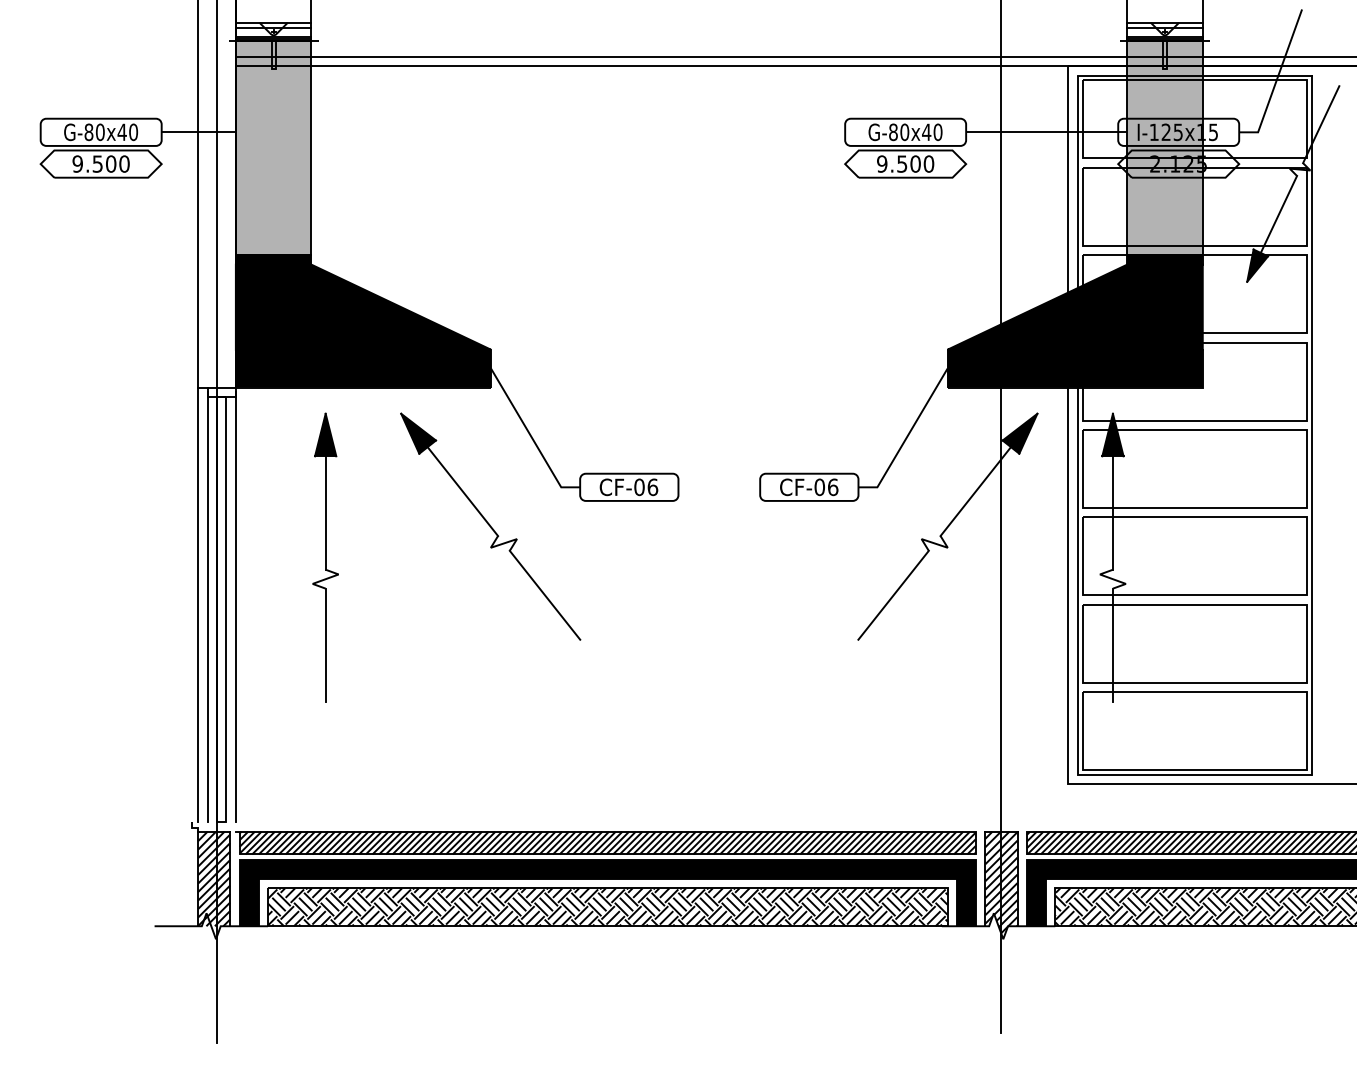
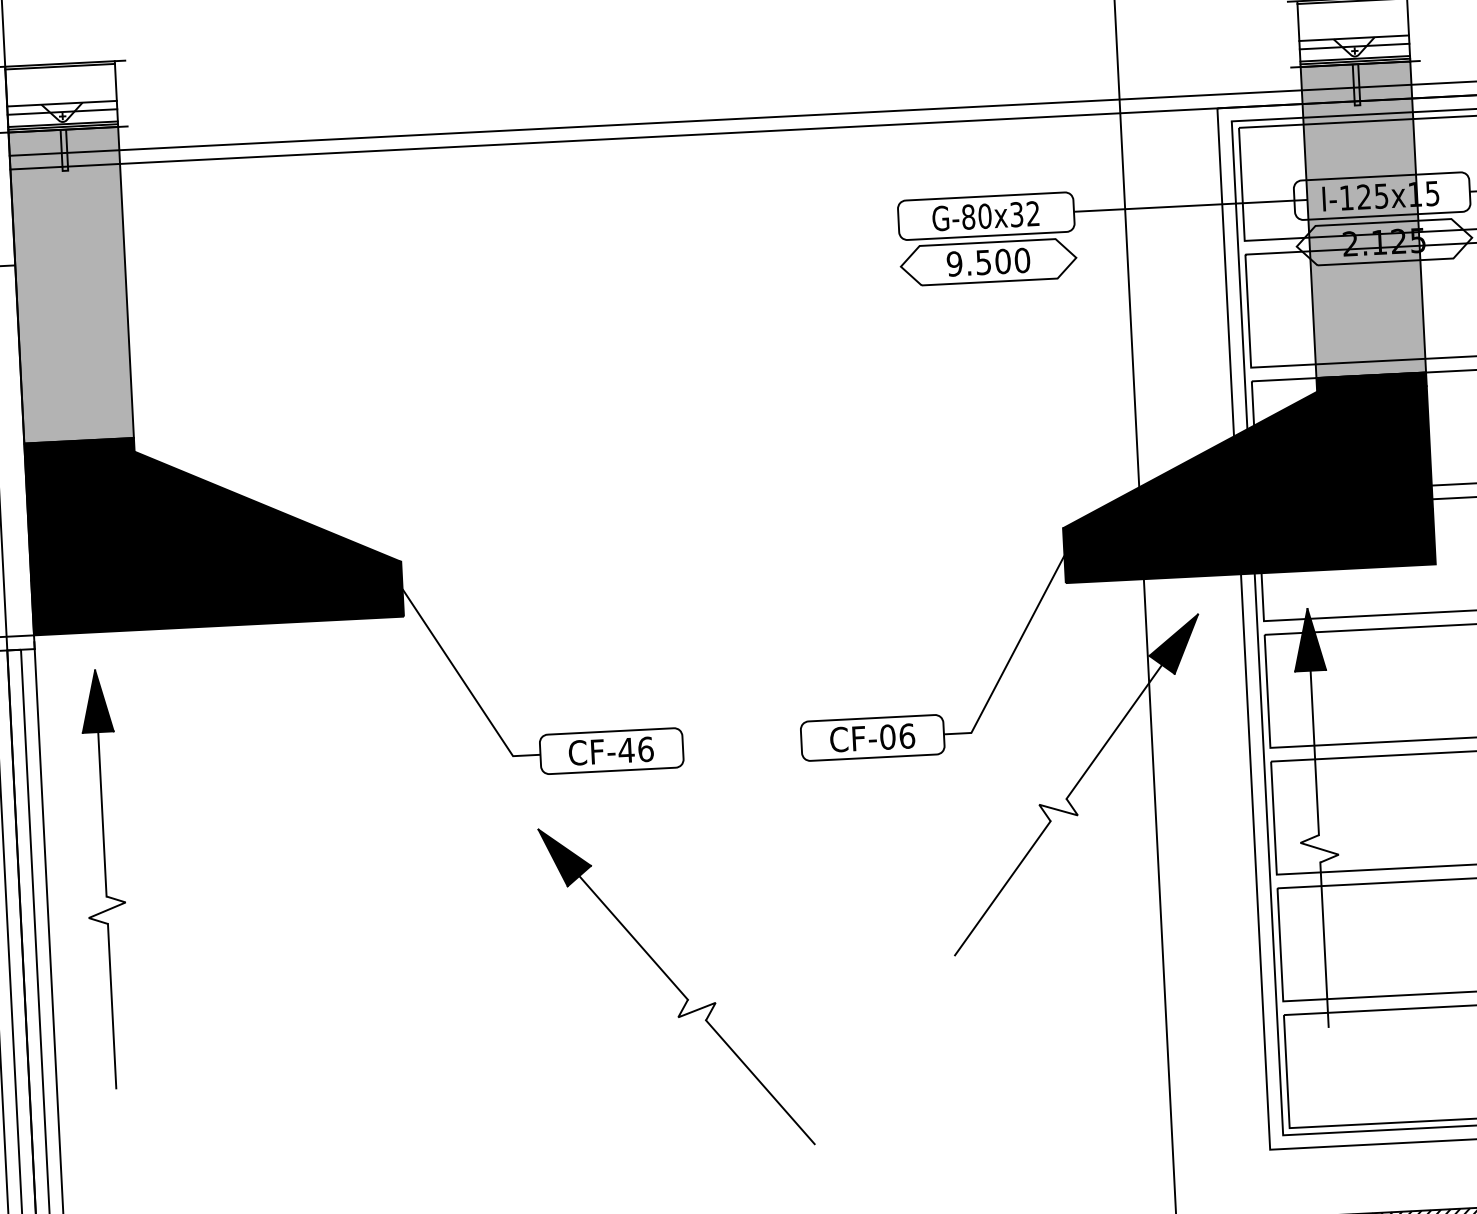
text: (932, 132) -> (1025, 214), G-80x40 -> G-80x32
text: (639, 487) -> (626, 750), CF-06 -> CF-46
part: (490, 526) -> (676, 986), moved
part: (325, 557) -> (105, 878), moved

